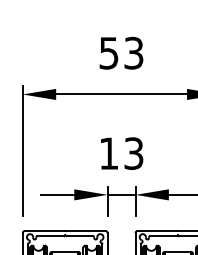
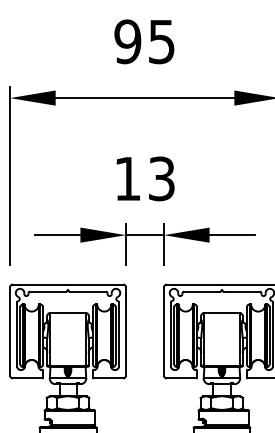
text: (121, 53) -> (144, 41), 53 -> 95

